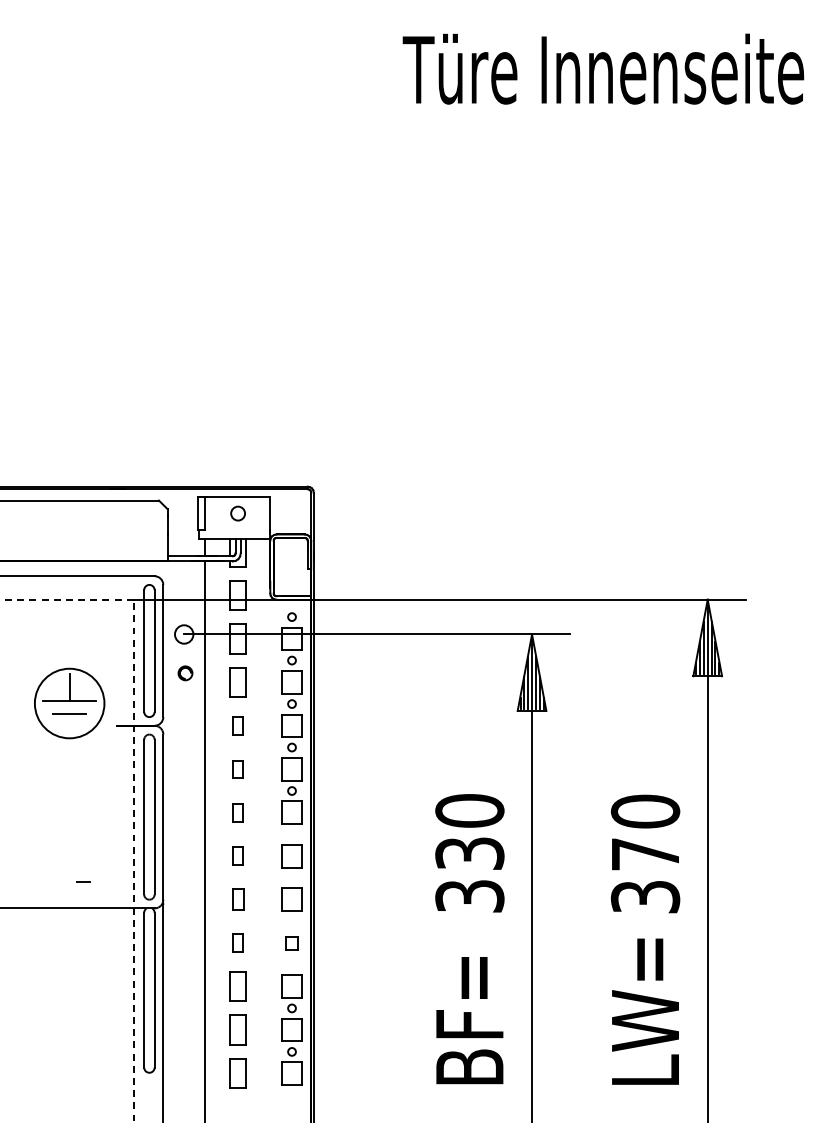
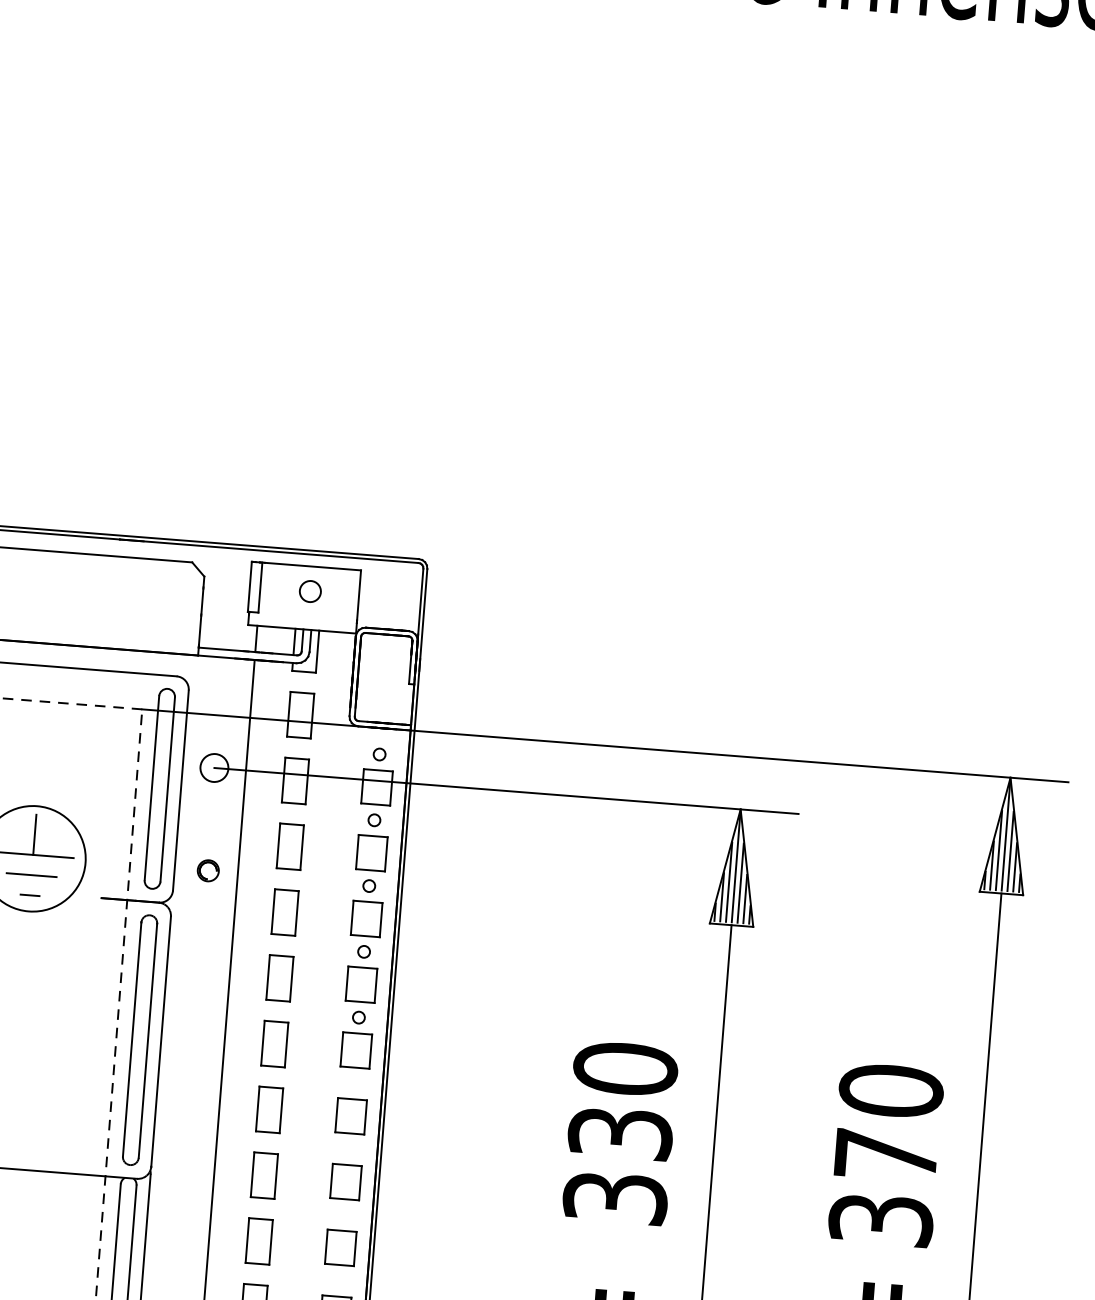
part: (185, 673) -> (208, 871), moved
part: (237, 725) -> (284, 912), size x1.67
part: (237, 769) -> (278, 978), size x1.67
part: (237, 812) -> (273, 1043), size x1.67
part: (237, 855) -> (268, 1108), size x1.67
line: (83, 881) -> (29, 895), moved
part: (237, 899) -> (263, 1175), size x1.43
part: (237, 942) -> (258, 1240), size x1.67
part: (291, 943) -> (339, 1248), size x1.67

